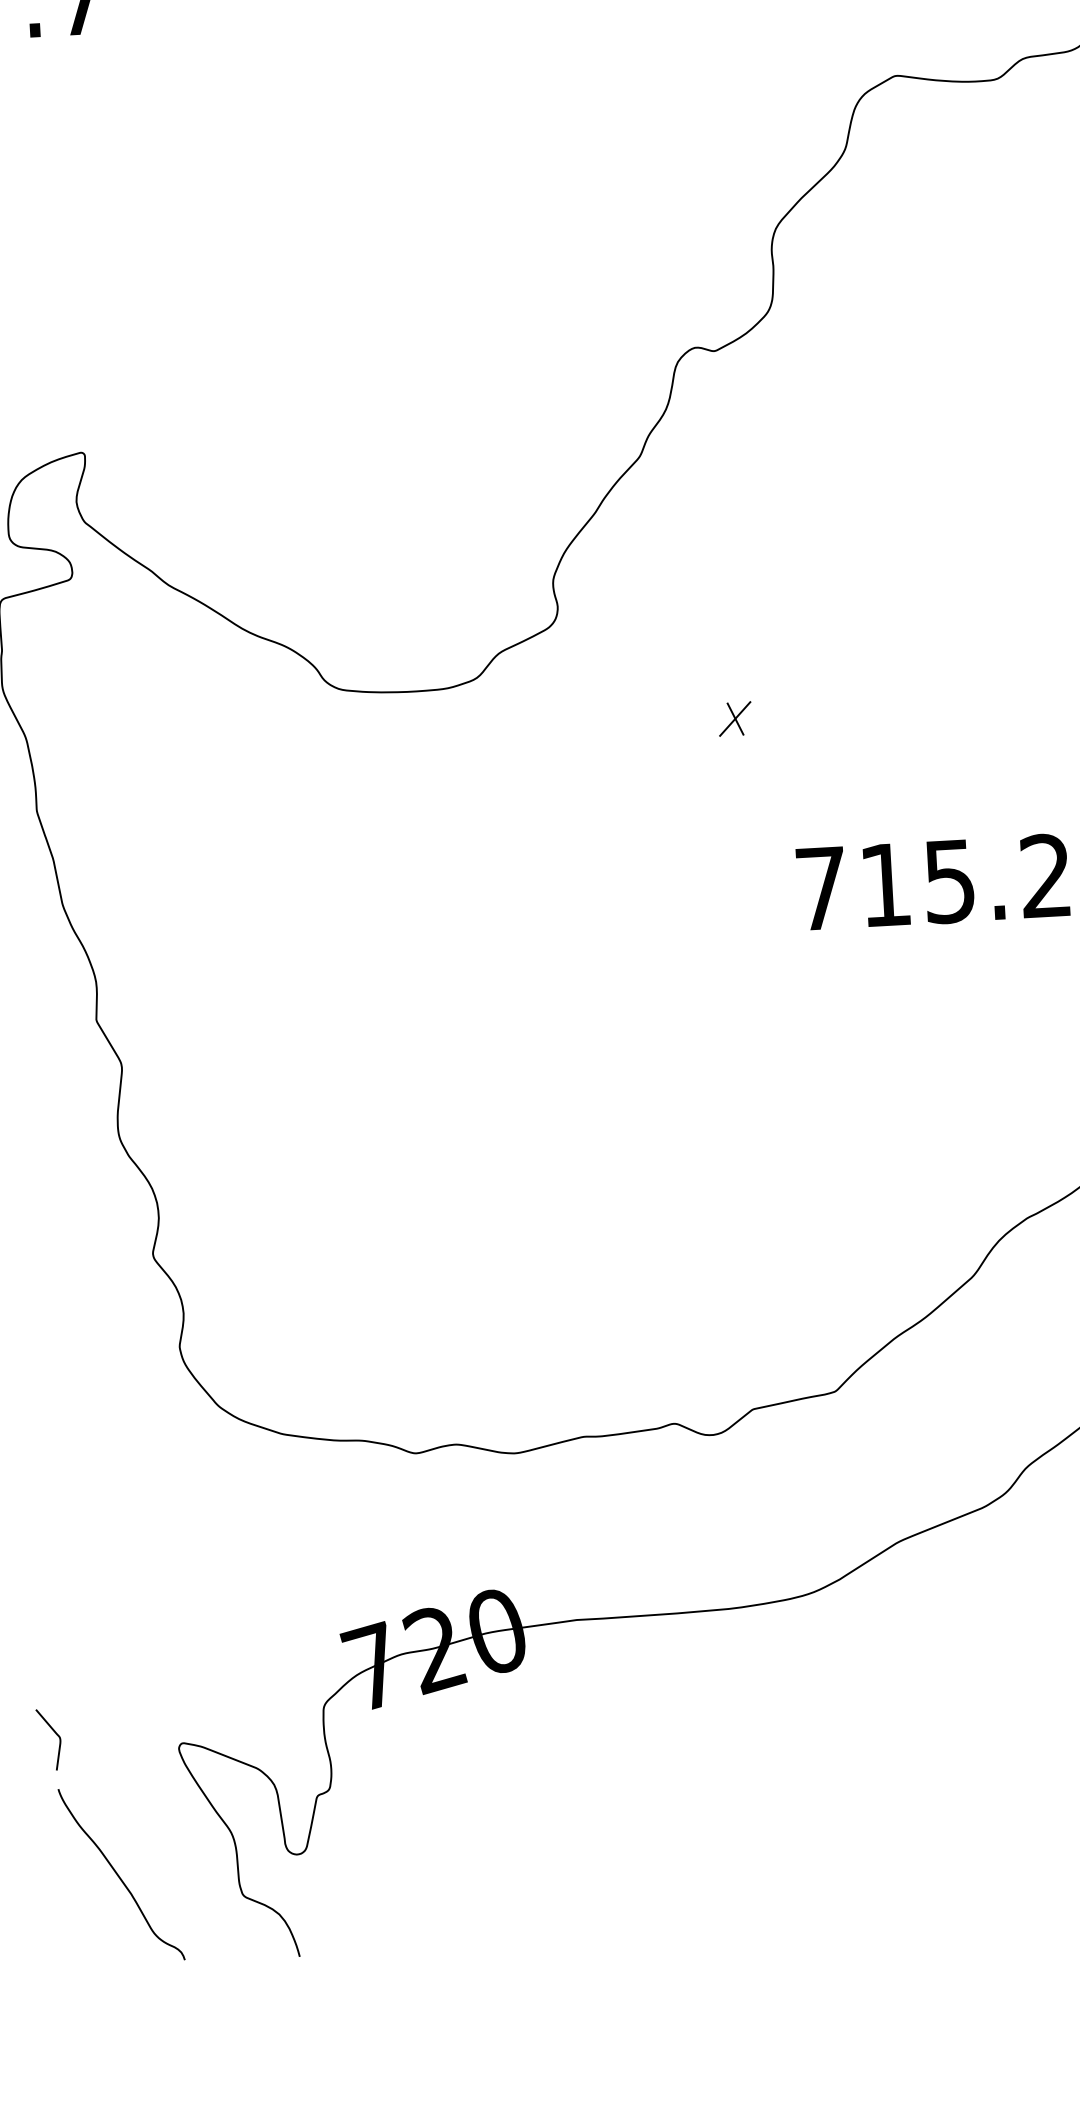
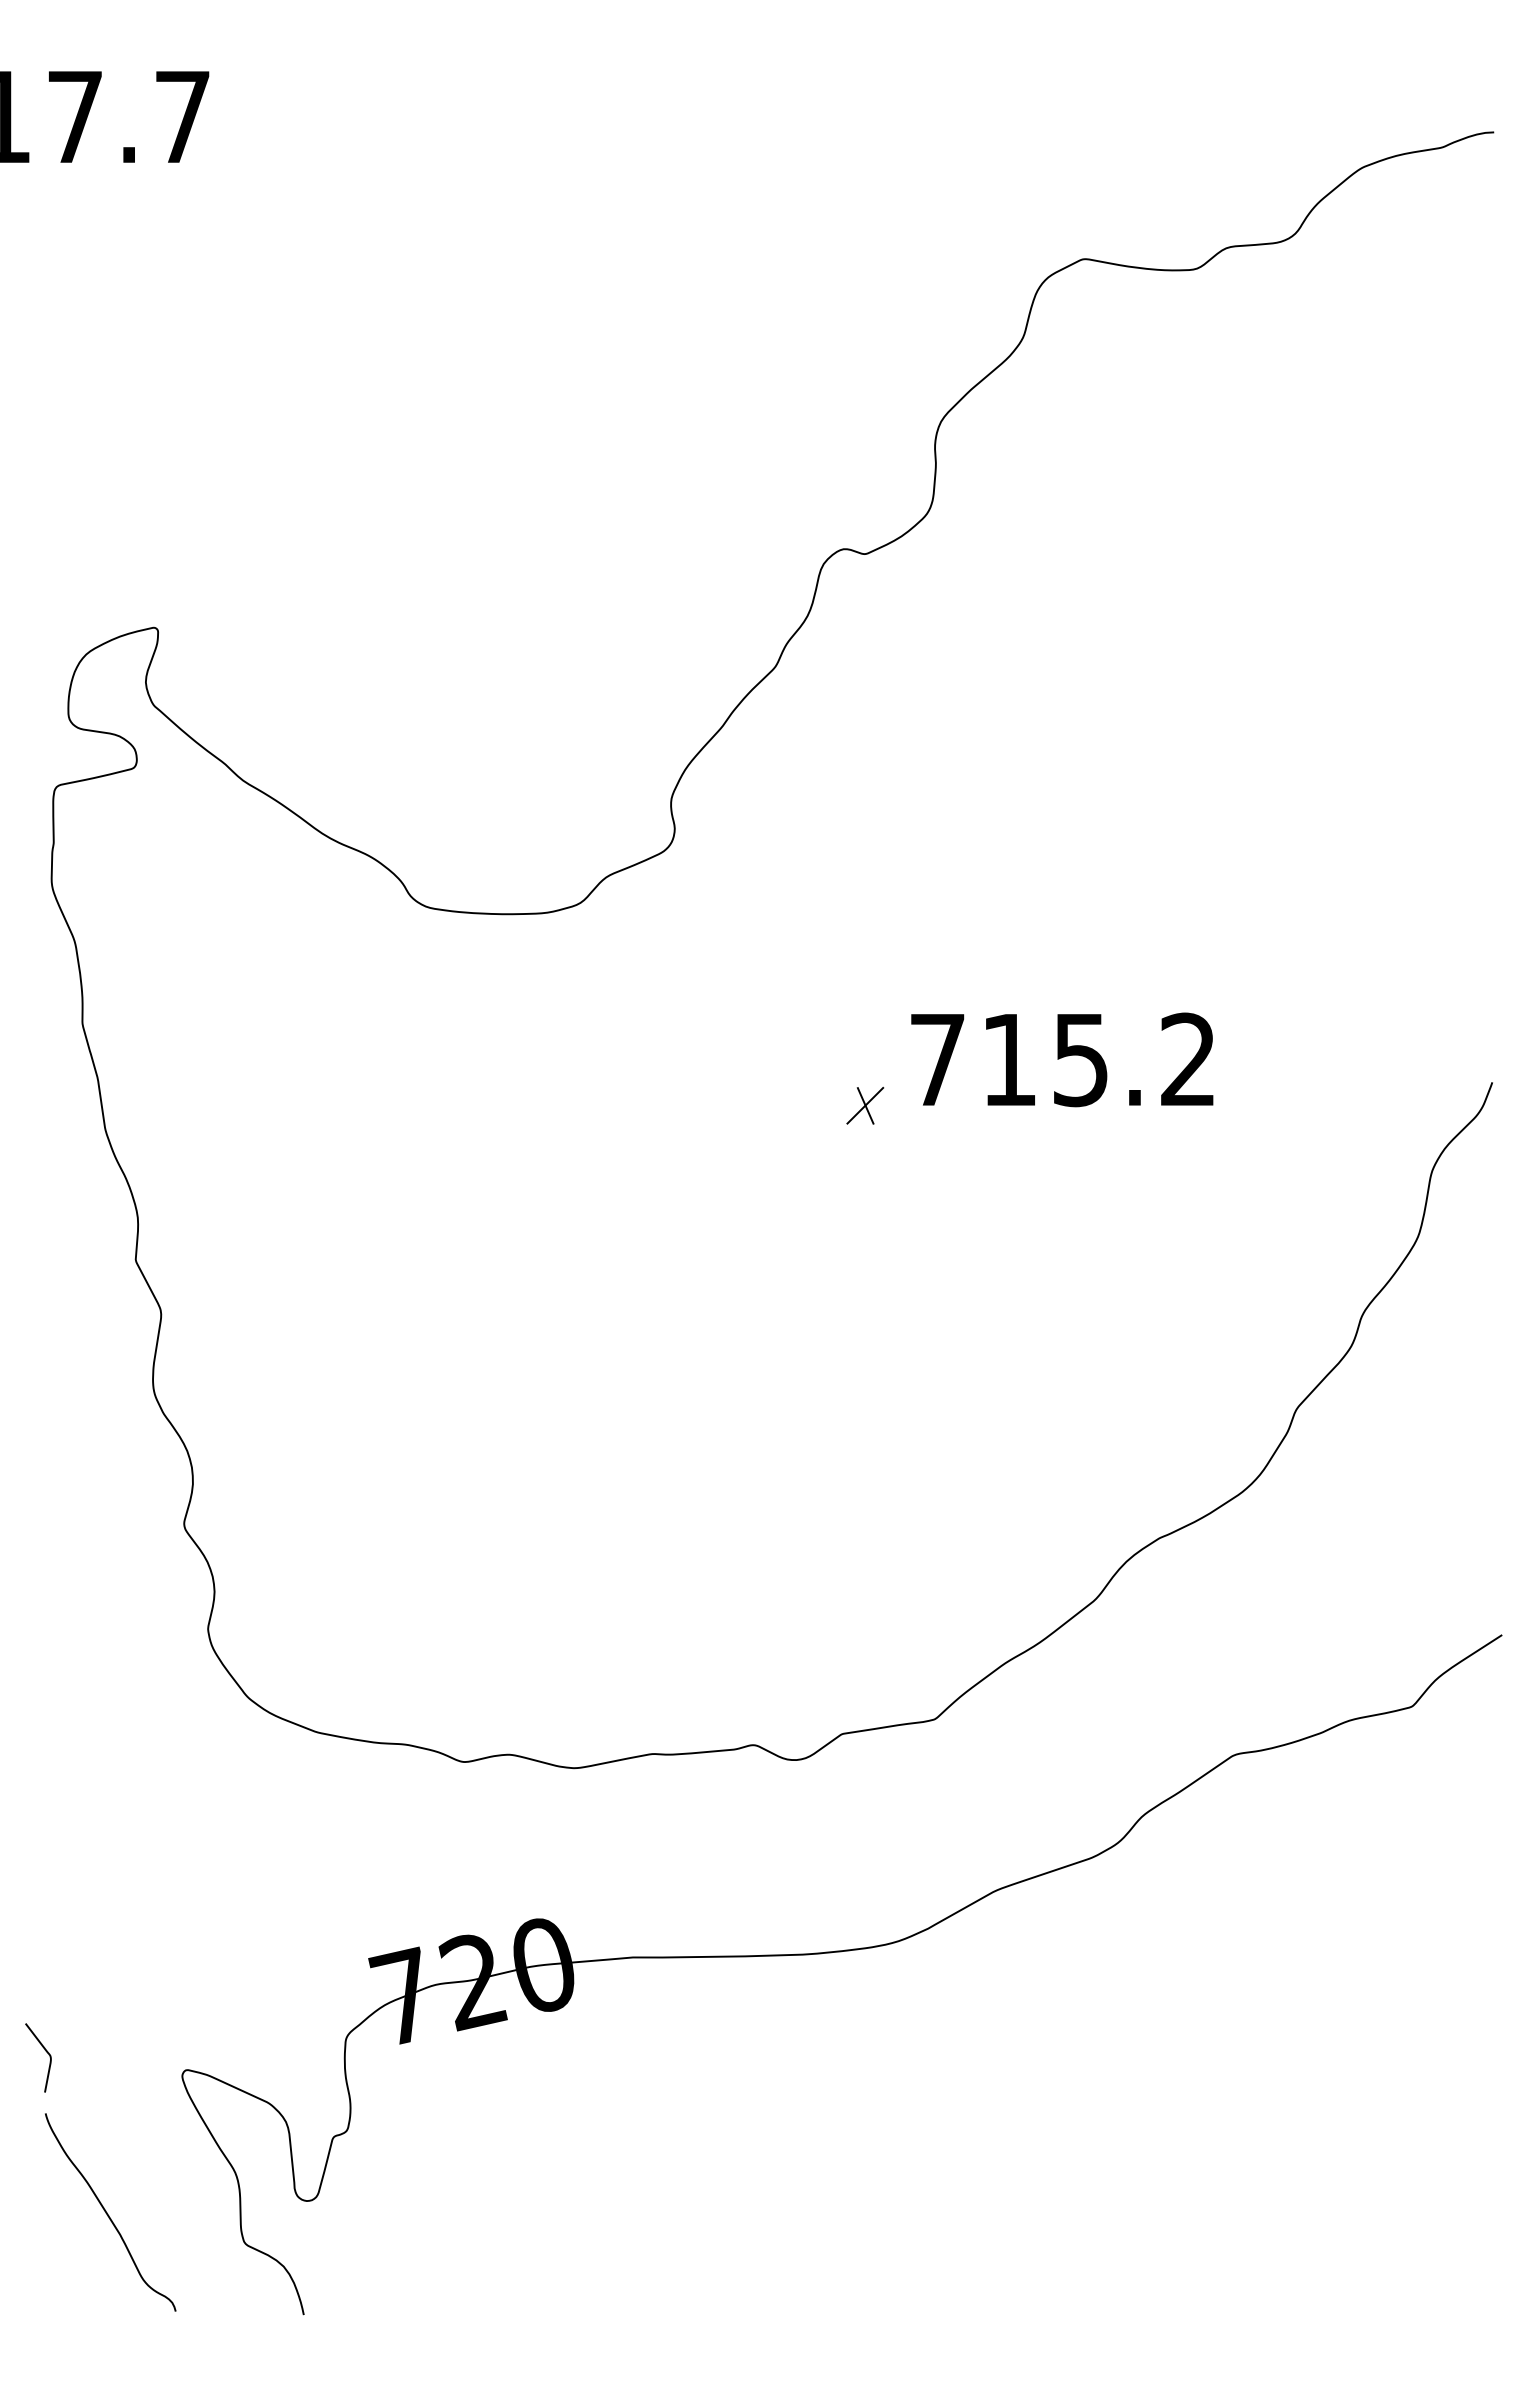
part: (735, 718) -> (865, 1105), moved
text: (933, 882) -> (1062, 1059), moved

